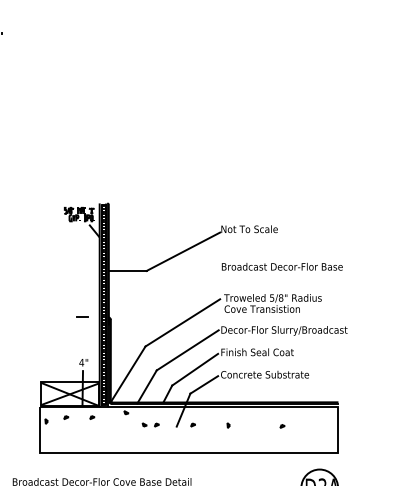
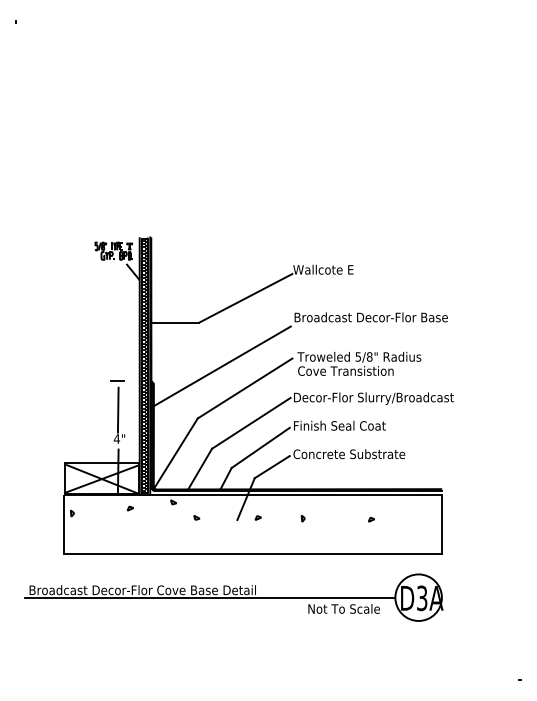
text: (249, 229) -> (329, 269), Not To Scale -> Wallcote E
line: (163, 305) -> (220, 366), added
line: (82, 339) -> (117, 409), added
part: (65, 417) -> (96, 508), removed
part: (156, 424) -> (211, 517), removed

